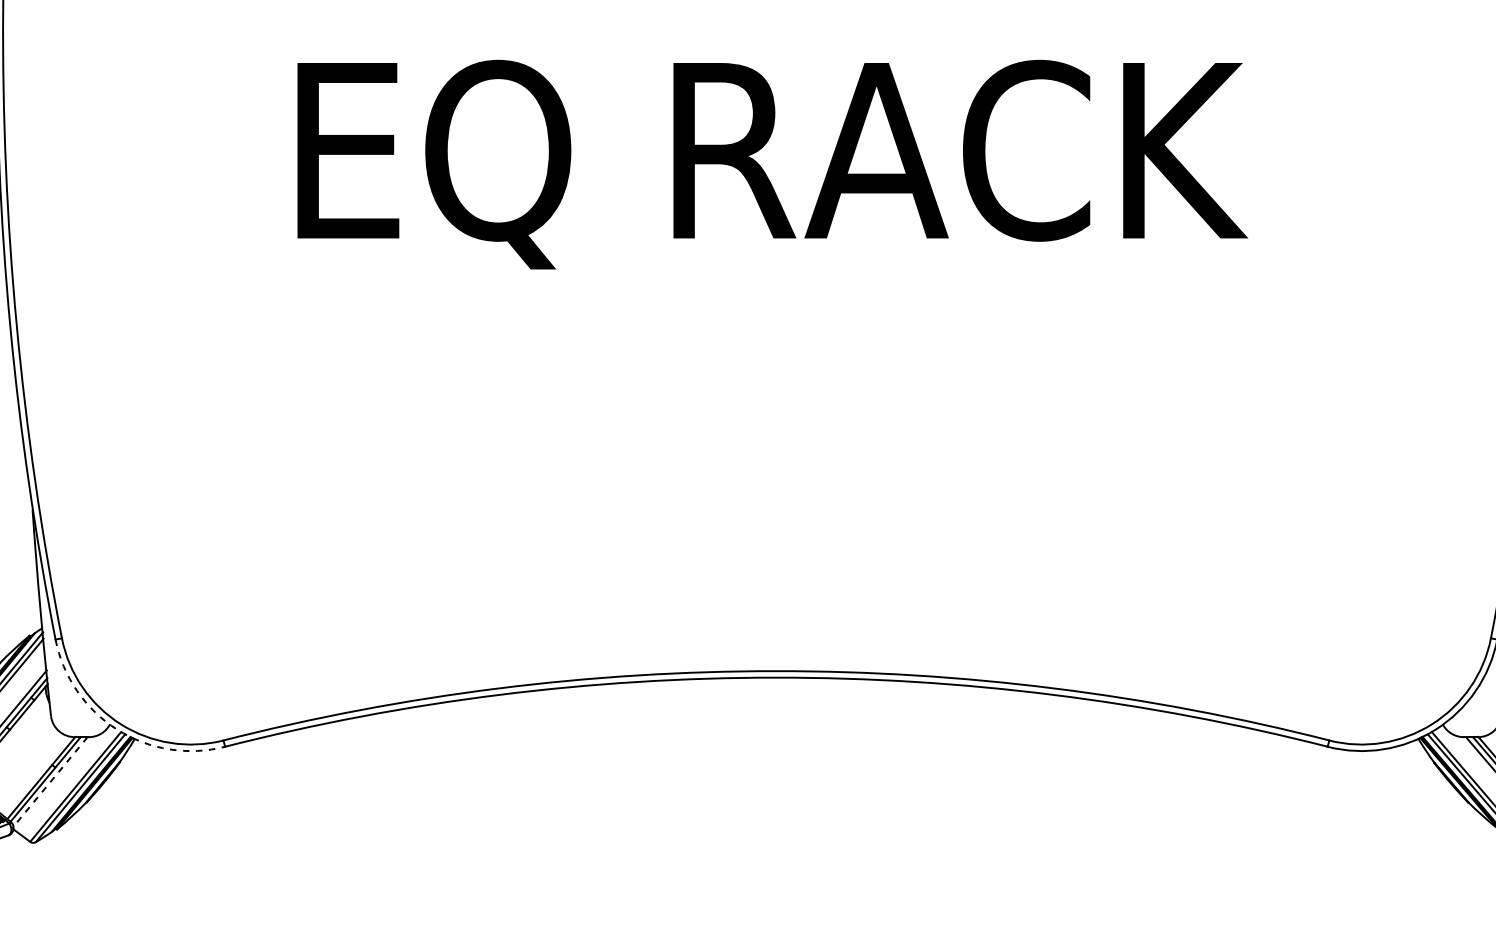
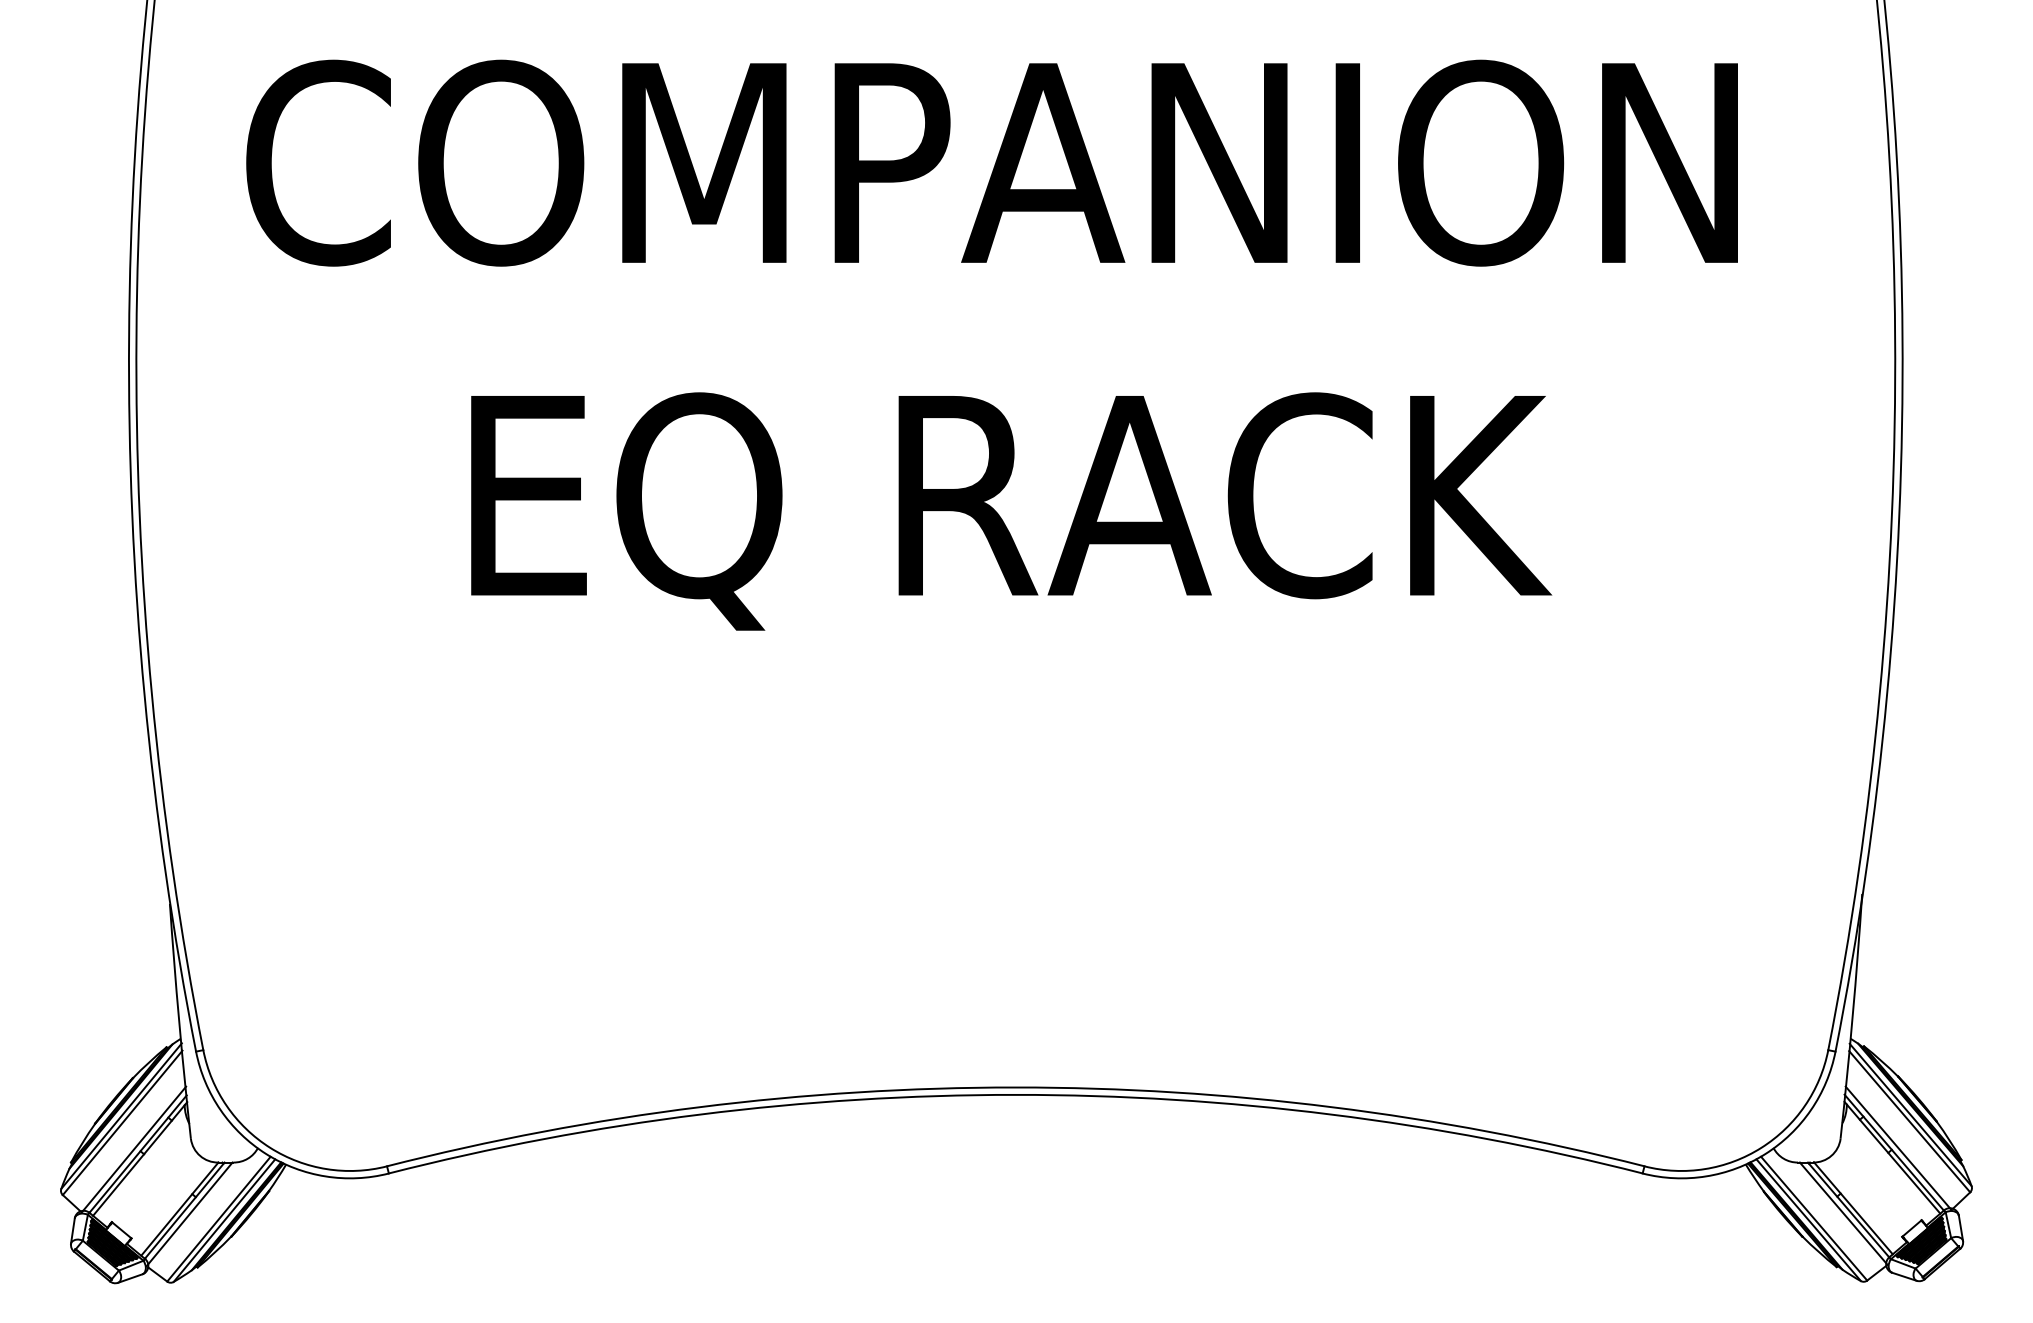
arc: (117, 730) -> (266, 1154), dashed -> solid
line: (49, 782) -> (189, 1214), dashed -> solid

